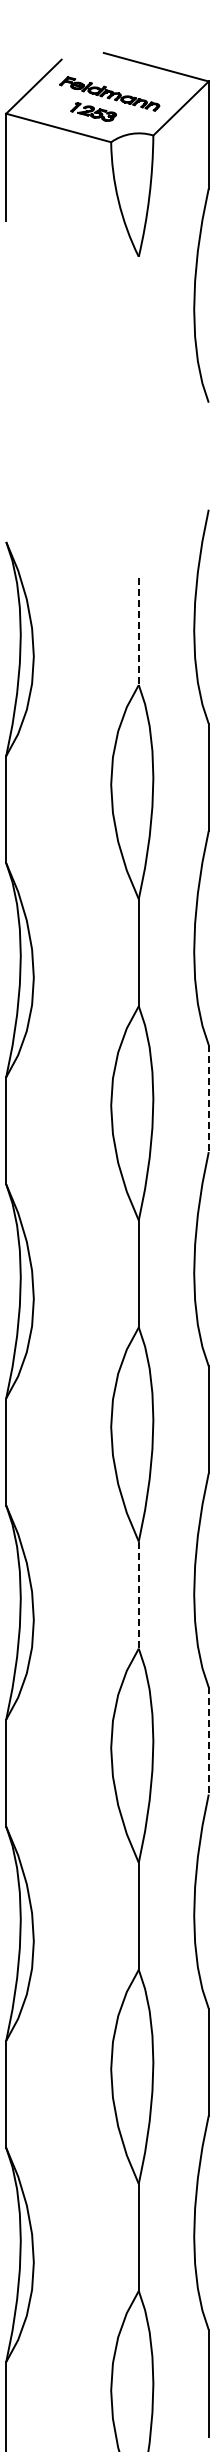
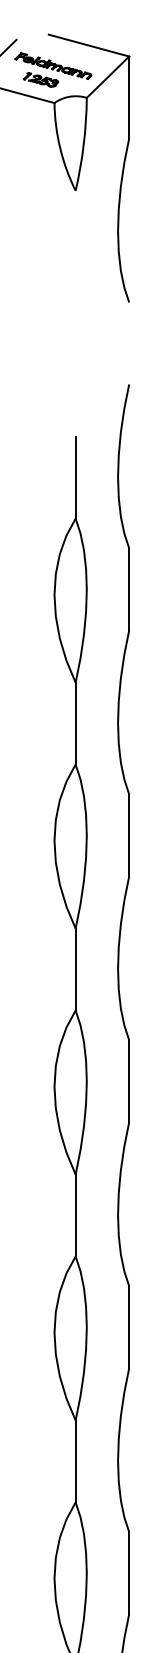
line: (138, 631) -> (75, 477), dashed -> solid
line: (208, 1098) -> (129, 835), dashed -> solid
line: (138, 1595) -> (75, 1215), dashed -> solid
line: (208, 1740) -> (129, 1326), dashed -> solid

